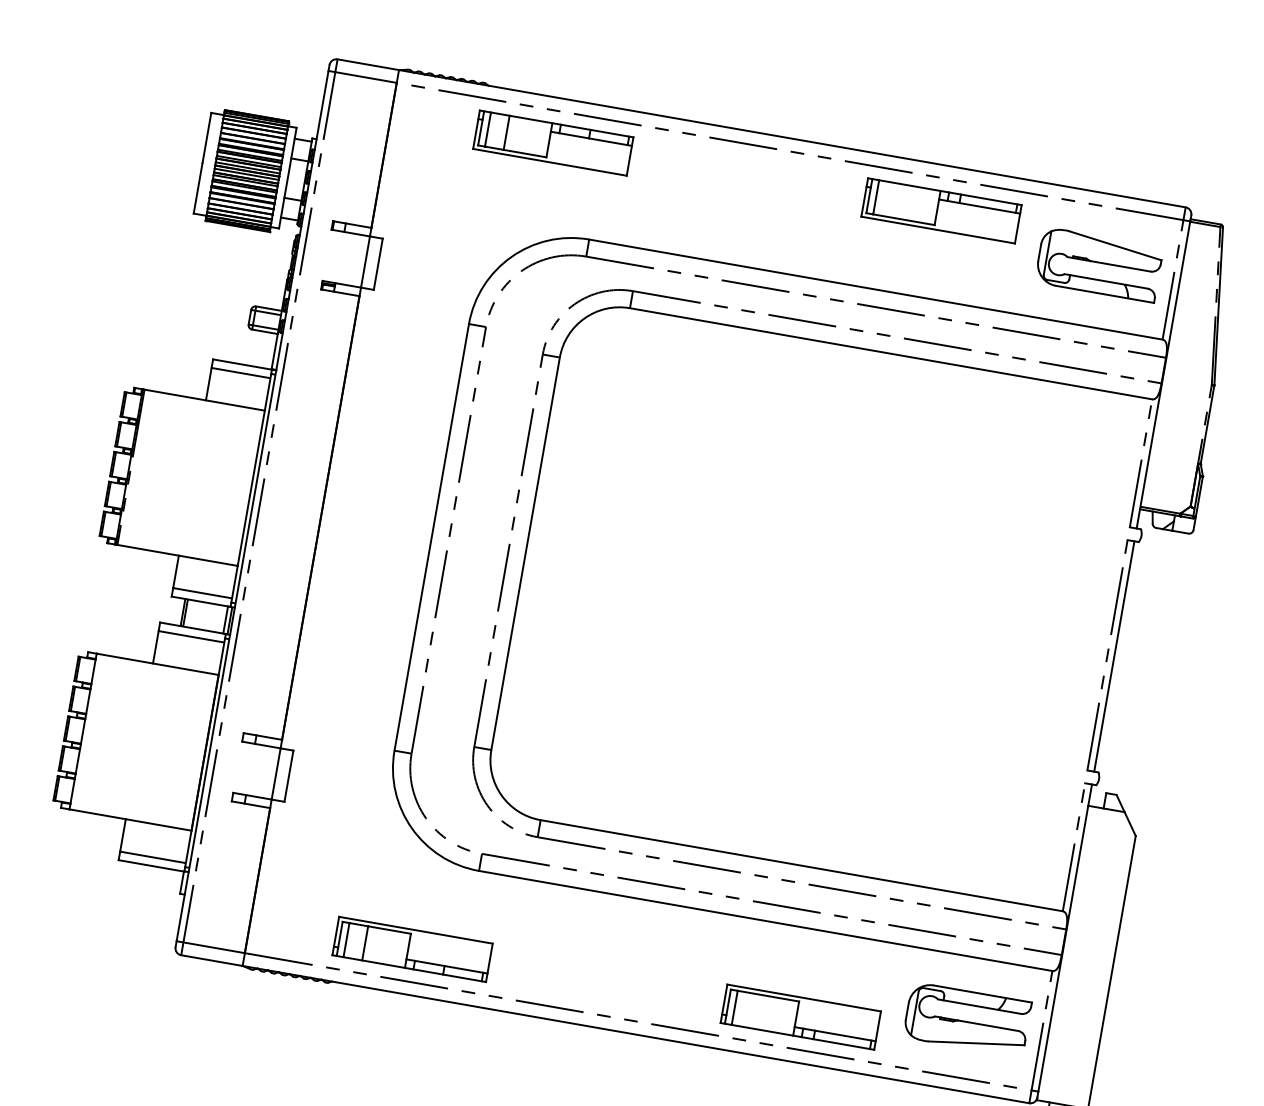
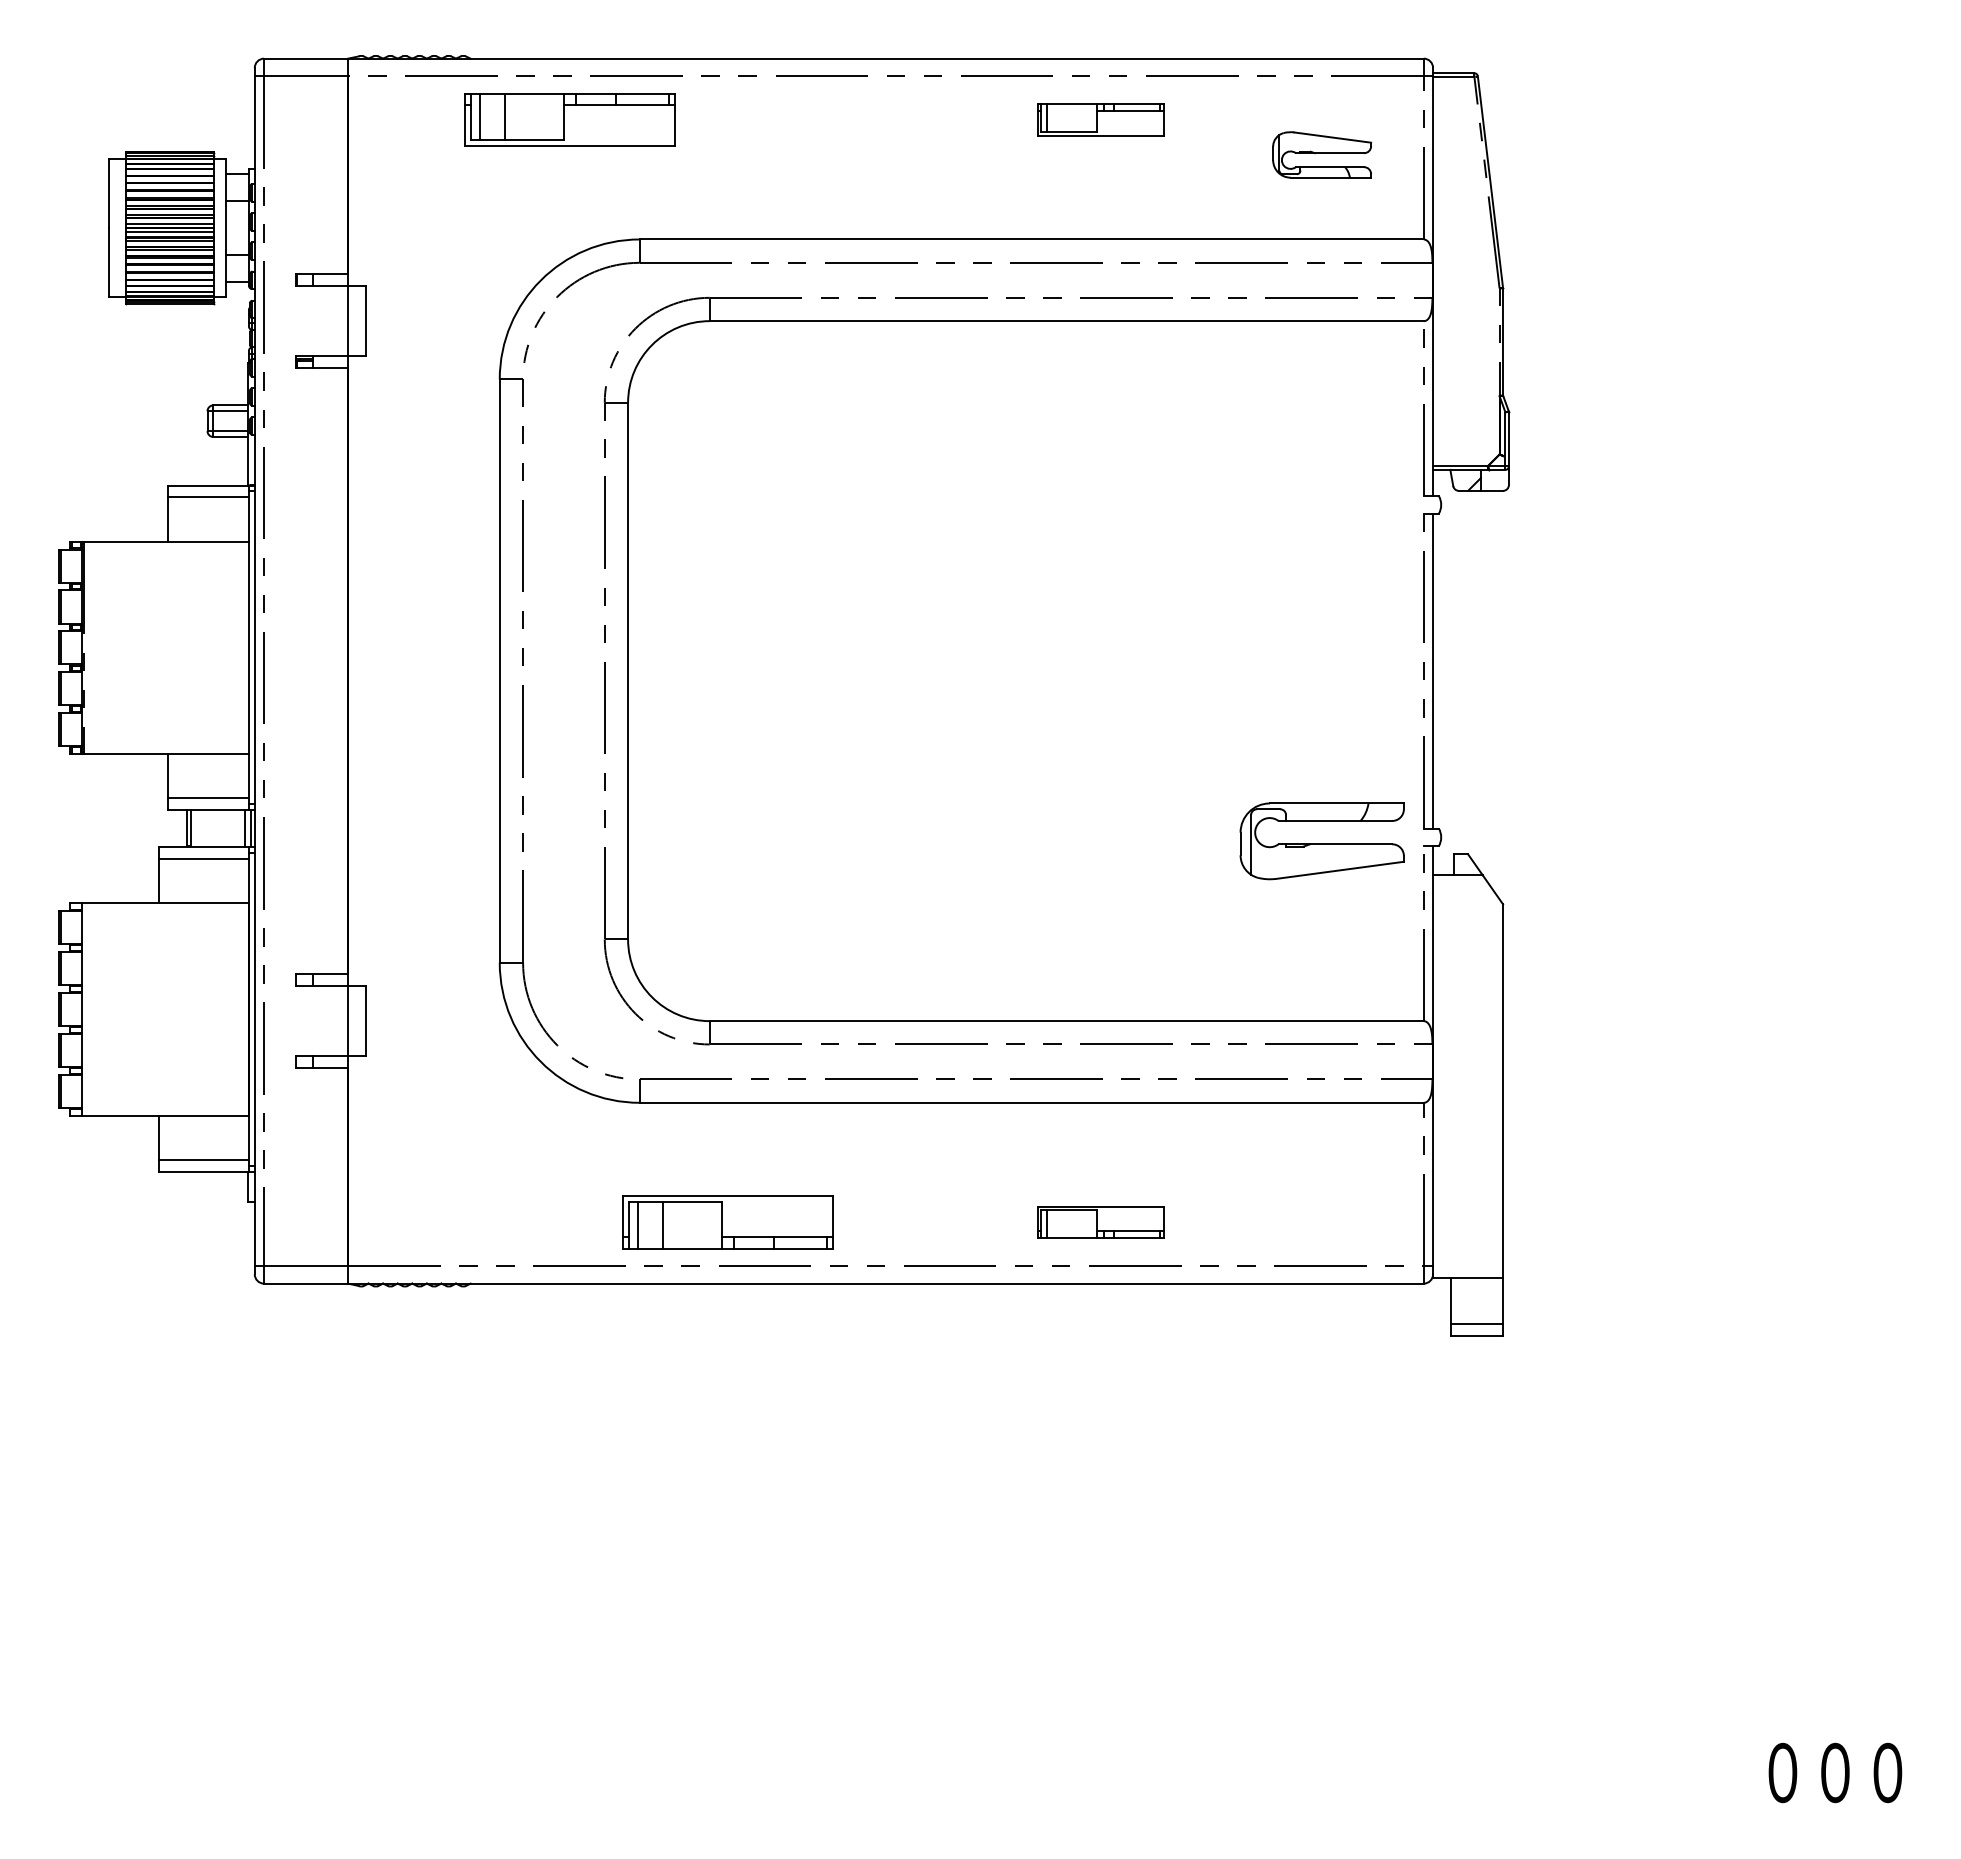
part: (941, 210) -> (1100, 119), size x0.6
part: (1098, 264) -> (1321, 154), size x0.6
part: (412, 949) -> (727, 1222), moved
part: (800, 1017) -> (1100, 1222), size x0.6
part: (966, 1019) -> (1321, 841), moved

